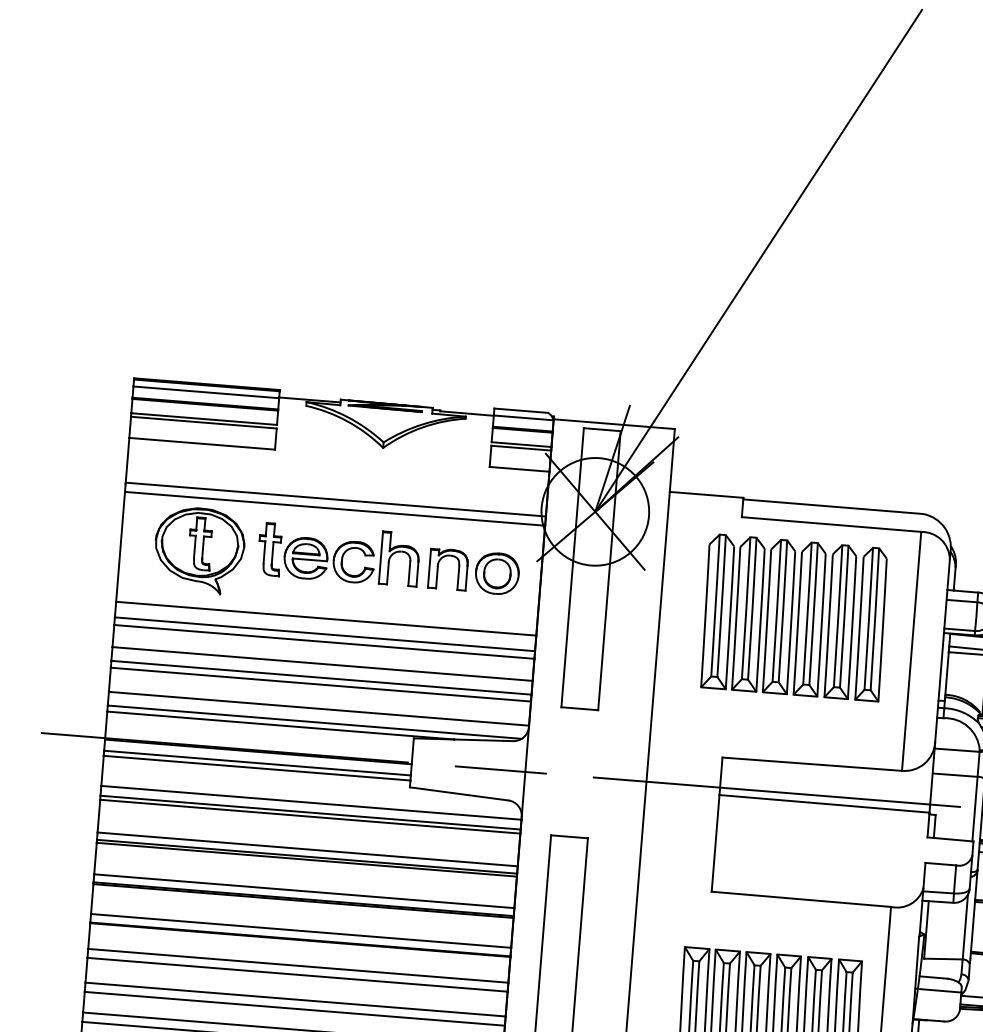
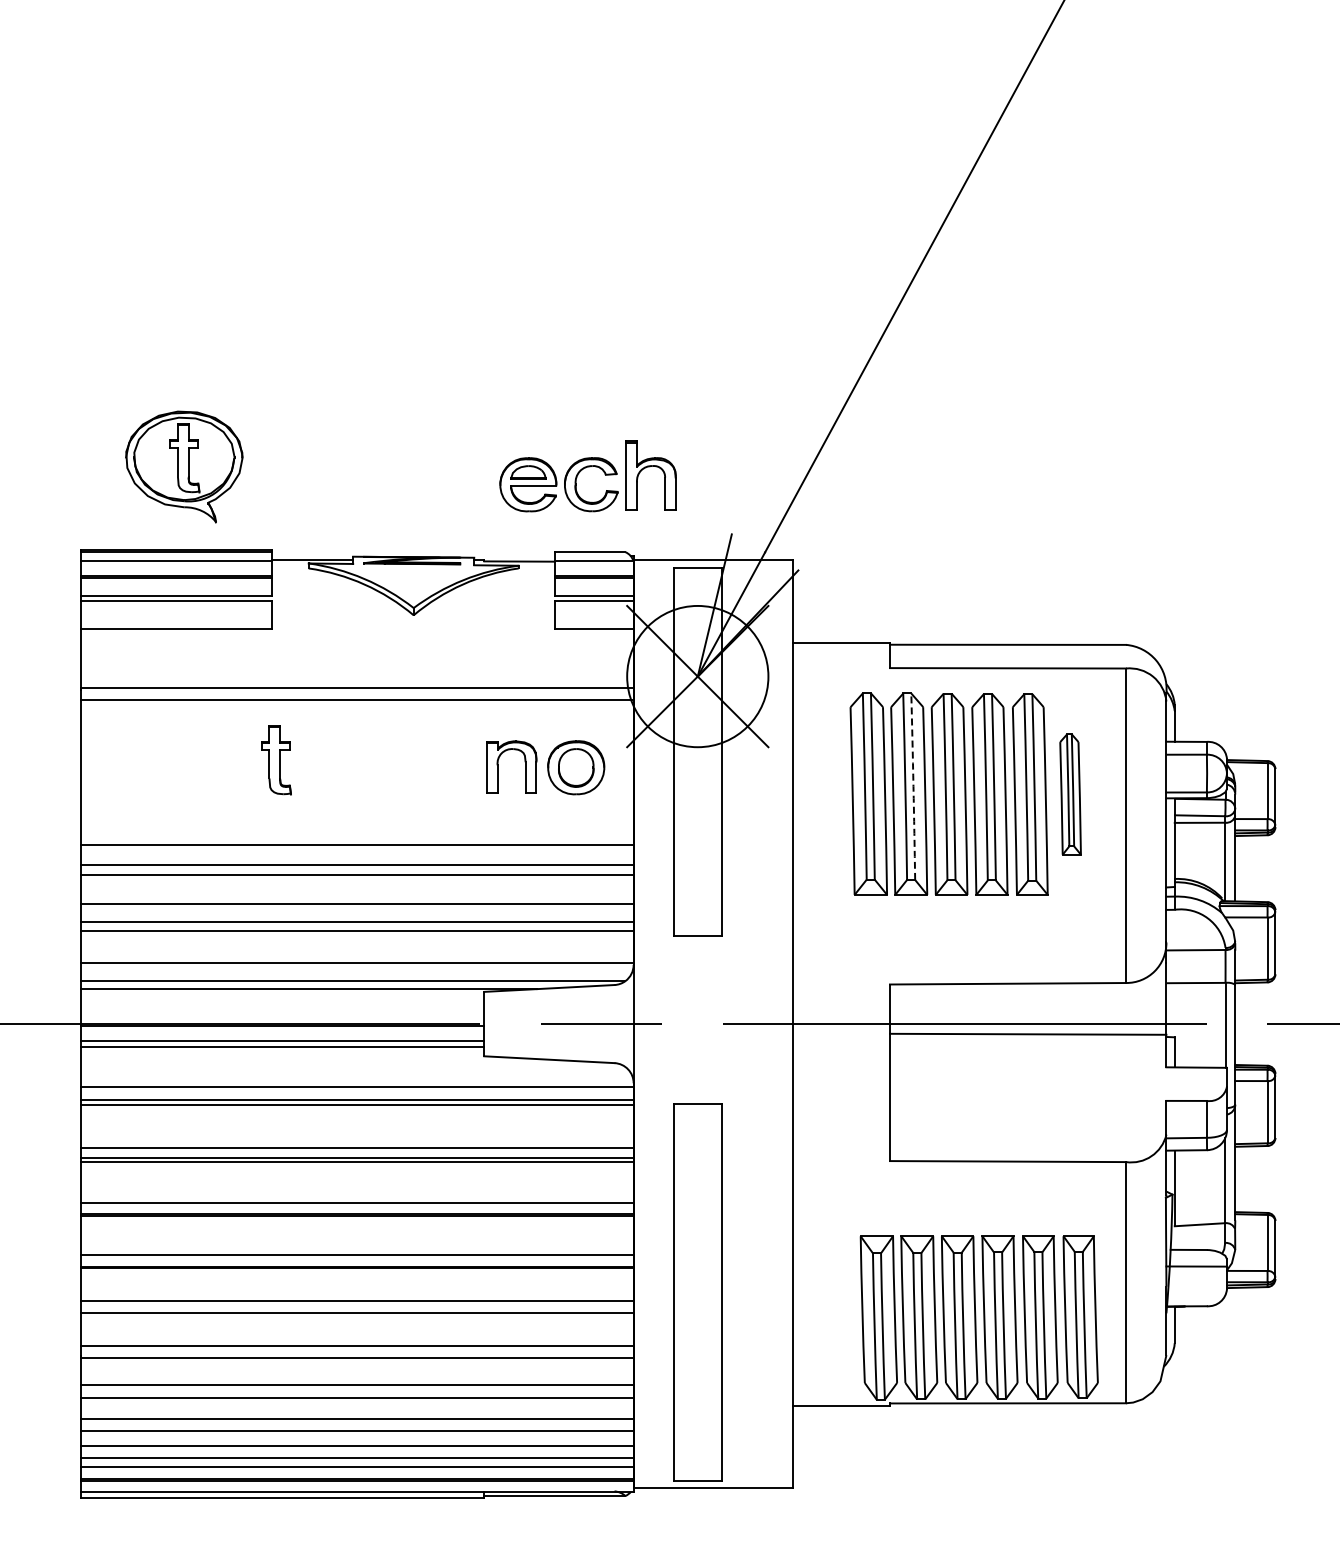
part: (199, 550) -> (184, 466), moved
part: (348, 550) -> (582, 470), moved
arc: (752, 608) -> (913, 786), solid -> dashed
part: (871, 624) -> (1070, 794), size x0.6

